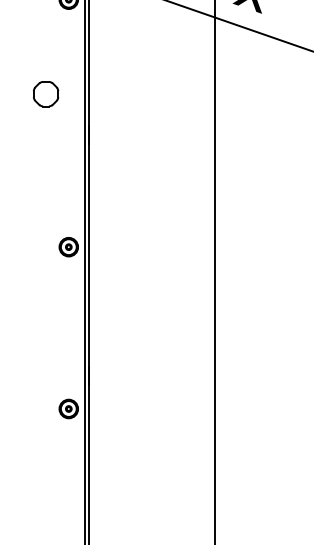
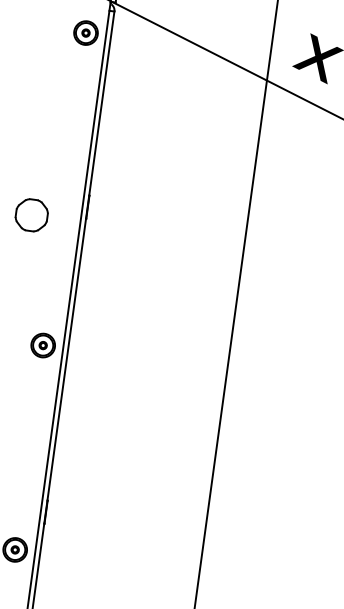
part: (46, 94) -> (32, 215), moved

